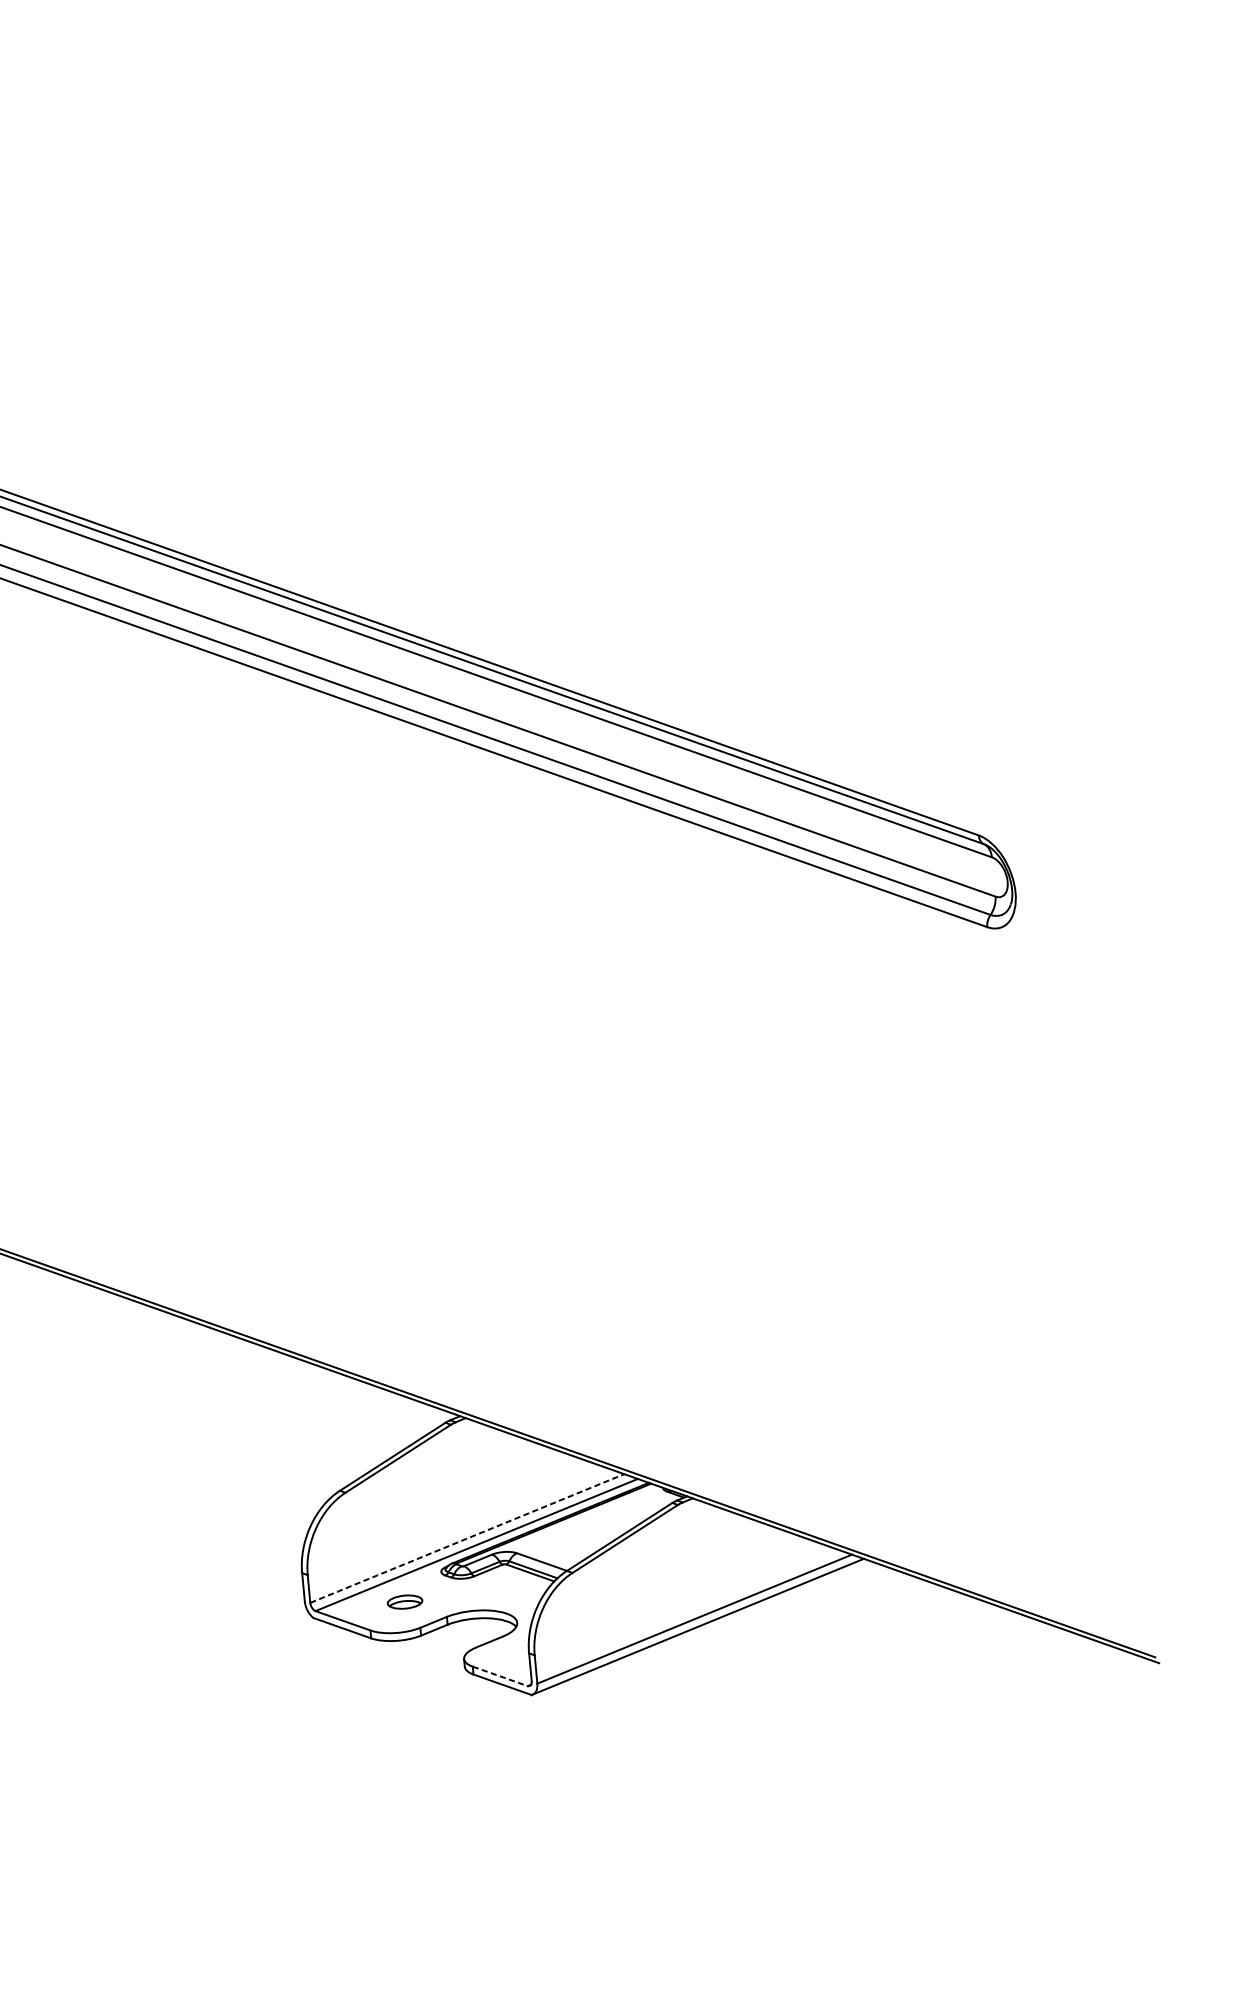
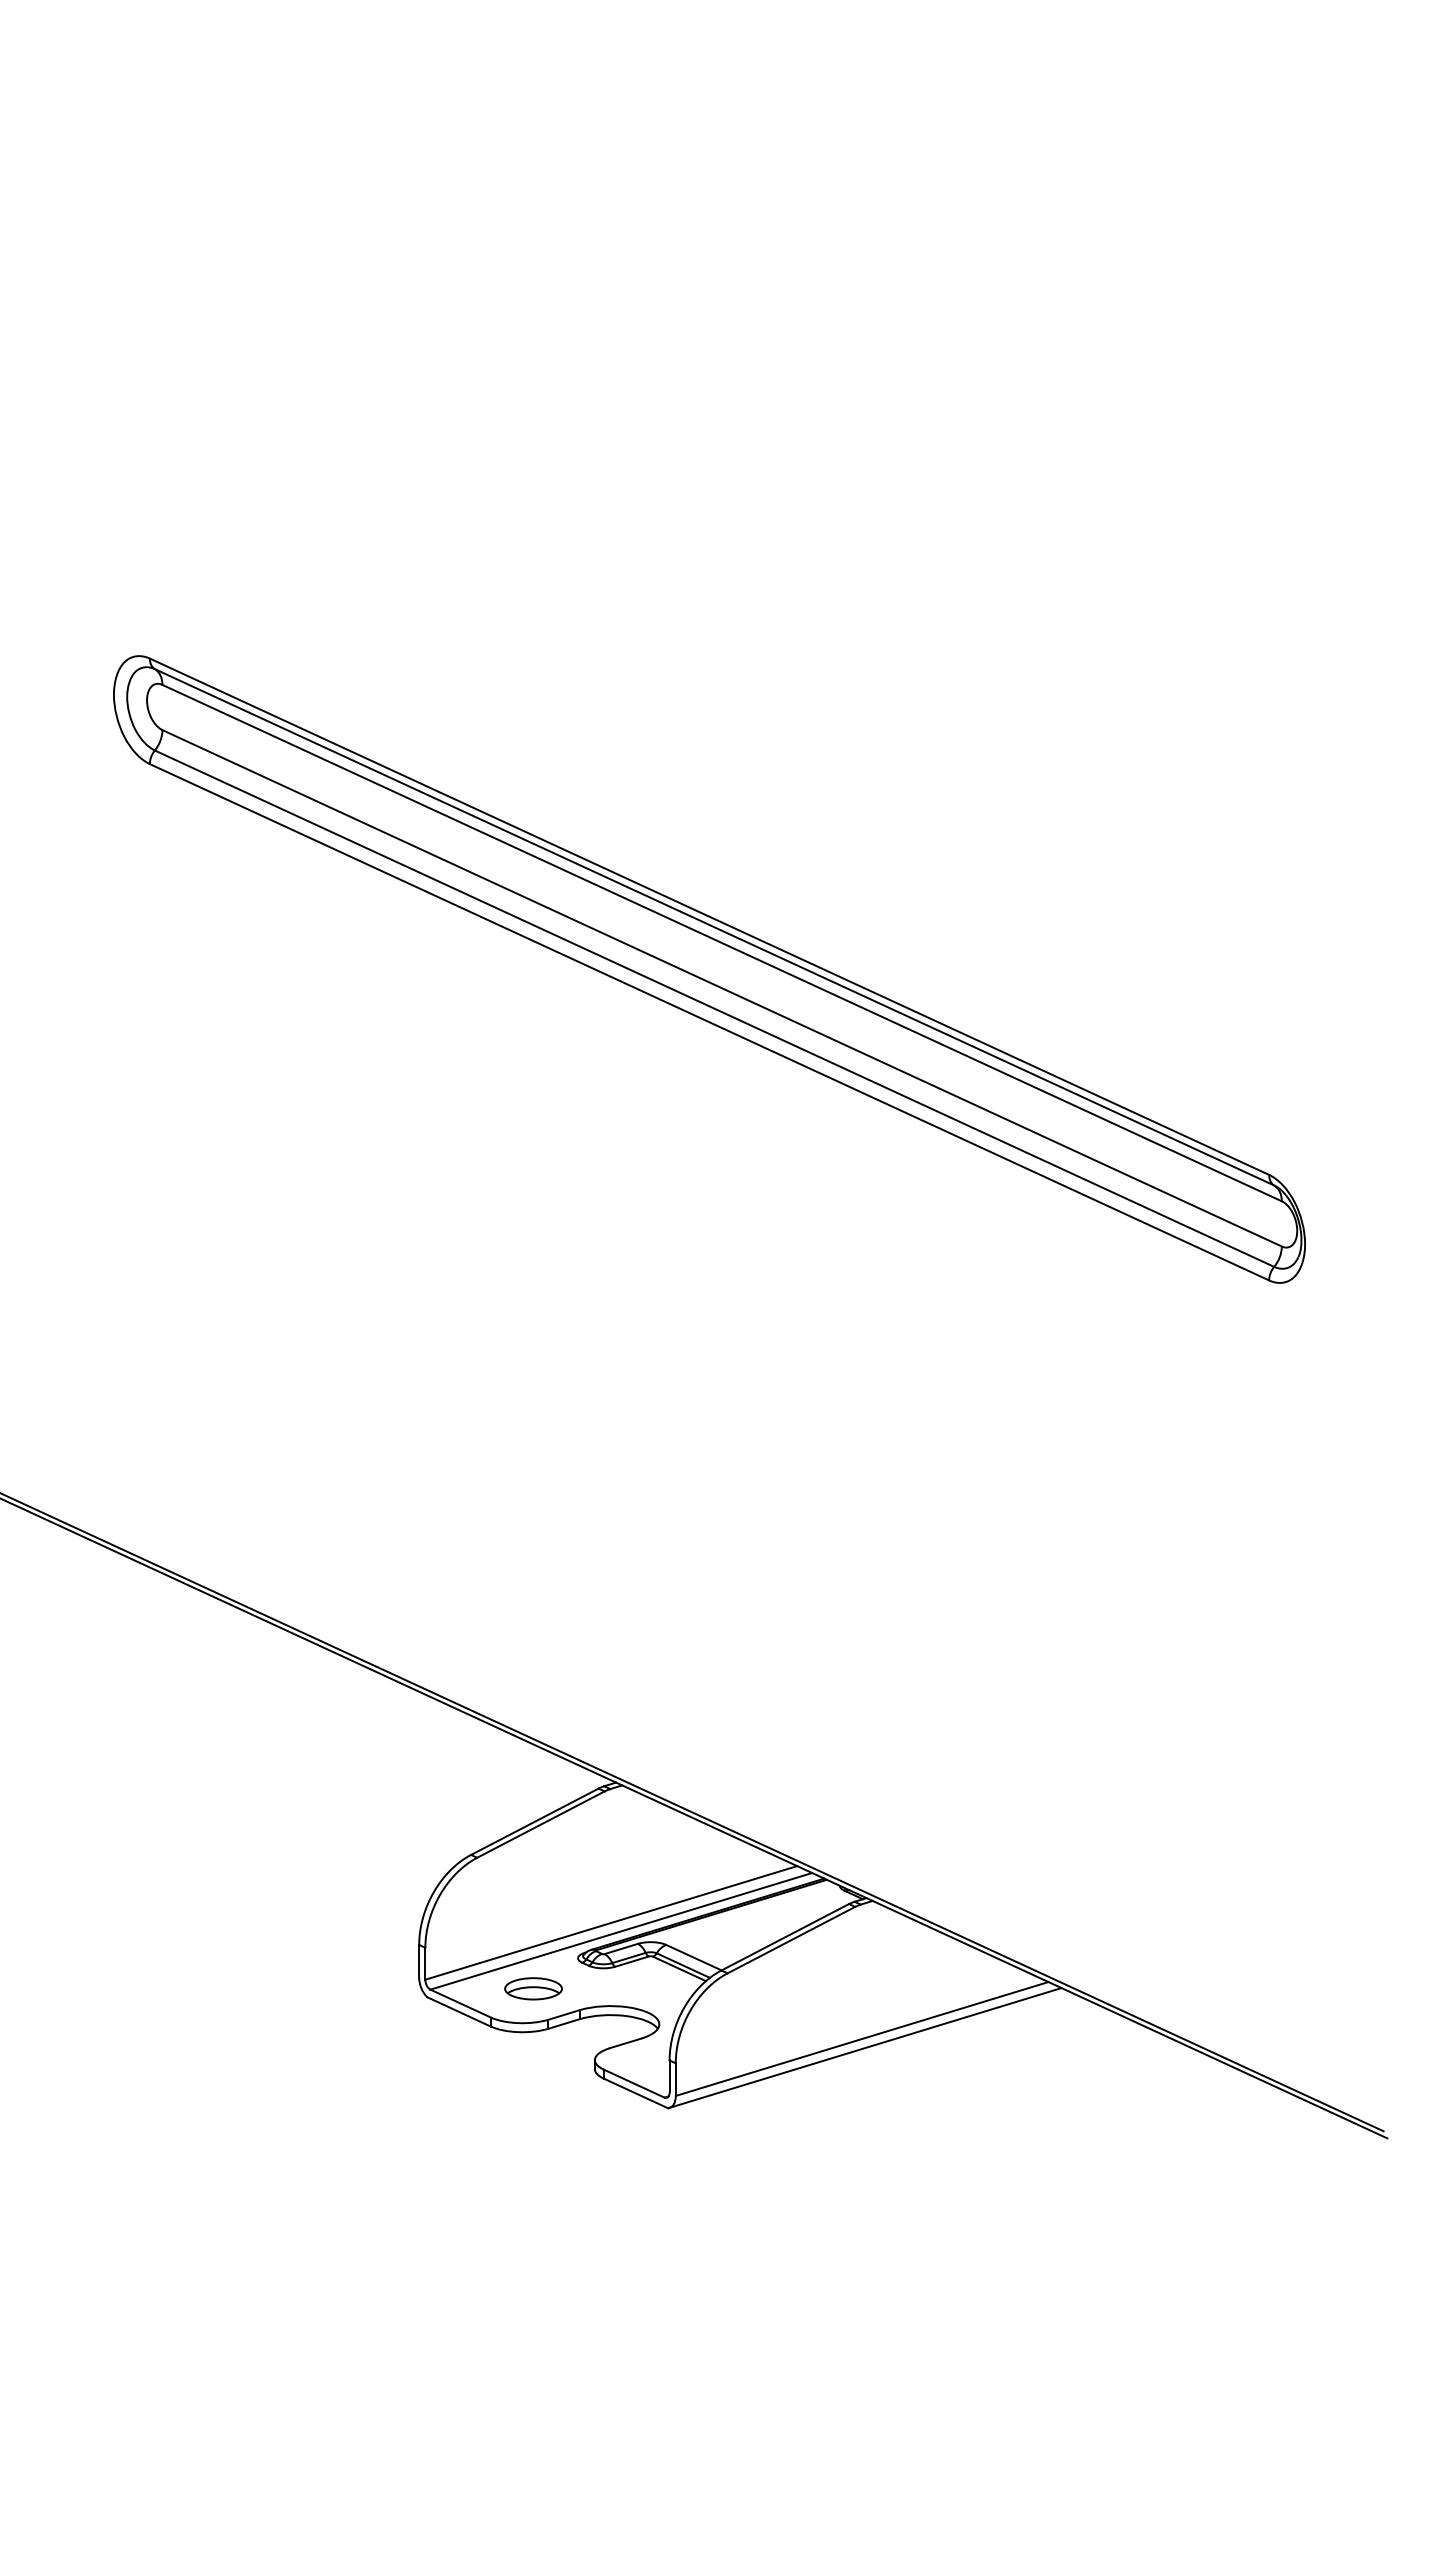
line: (467, 1538) -> (611, 1922), dashed -> solid
part: (405, 1601) -> (533, 1988), size x1.43
line: (500, 1676) -> (634, 2083), dashed -> solid

